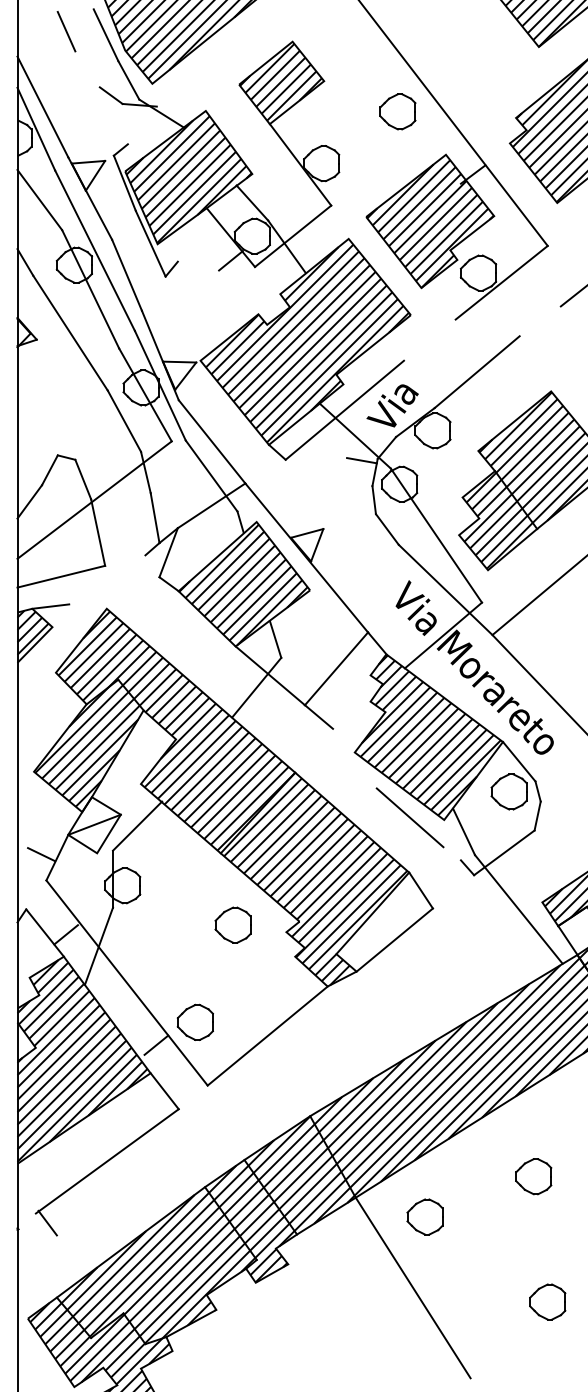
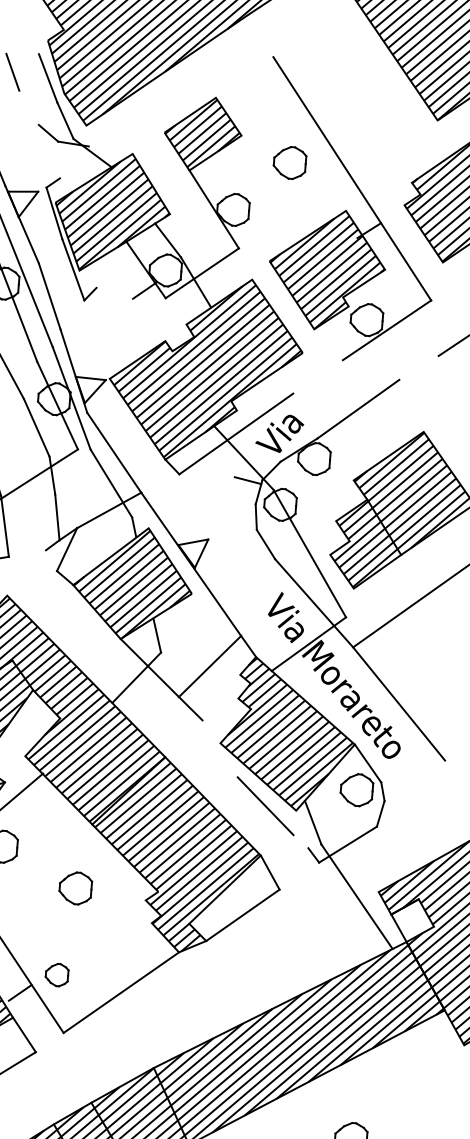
part: (397, 111) -> (289, 162), moved
part: (232, 924) -> (75, 887), moved
part: (194, 1021) -> (56, 974), size x0.7

